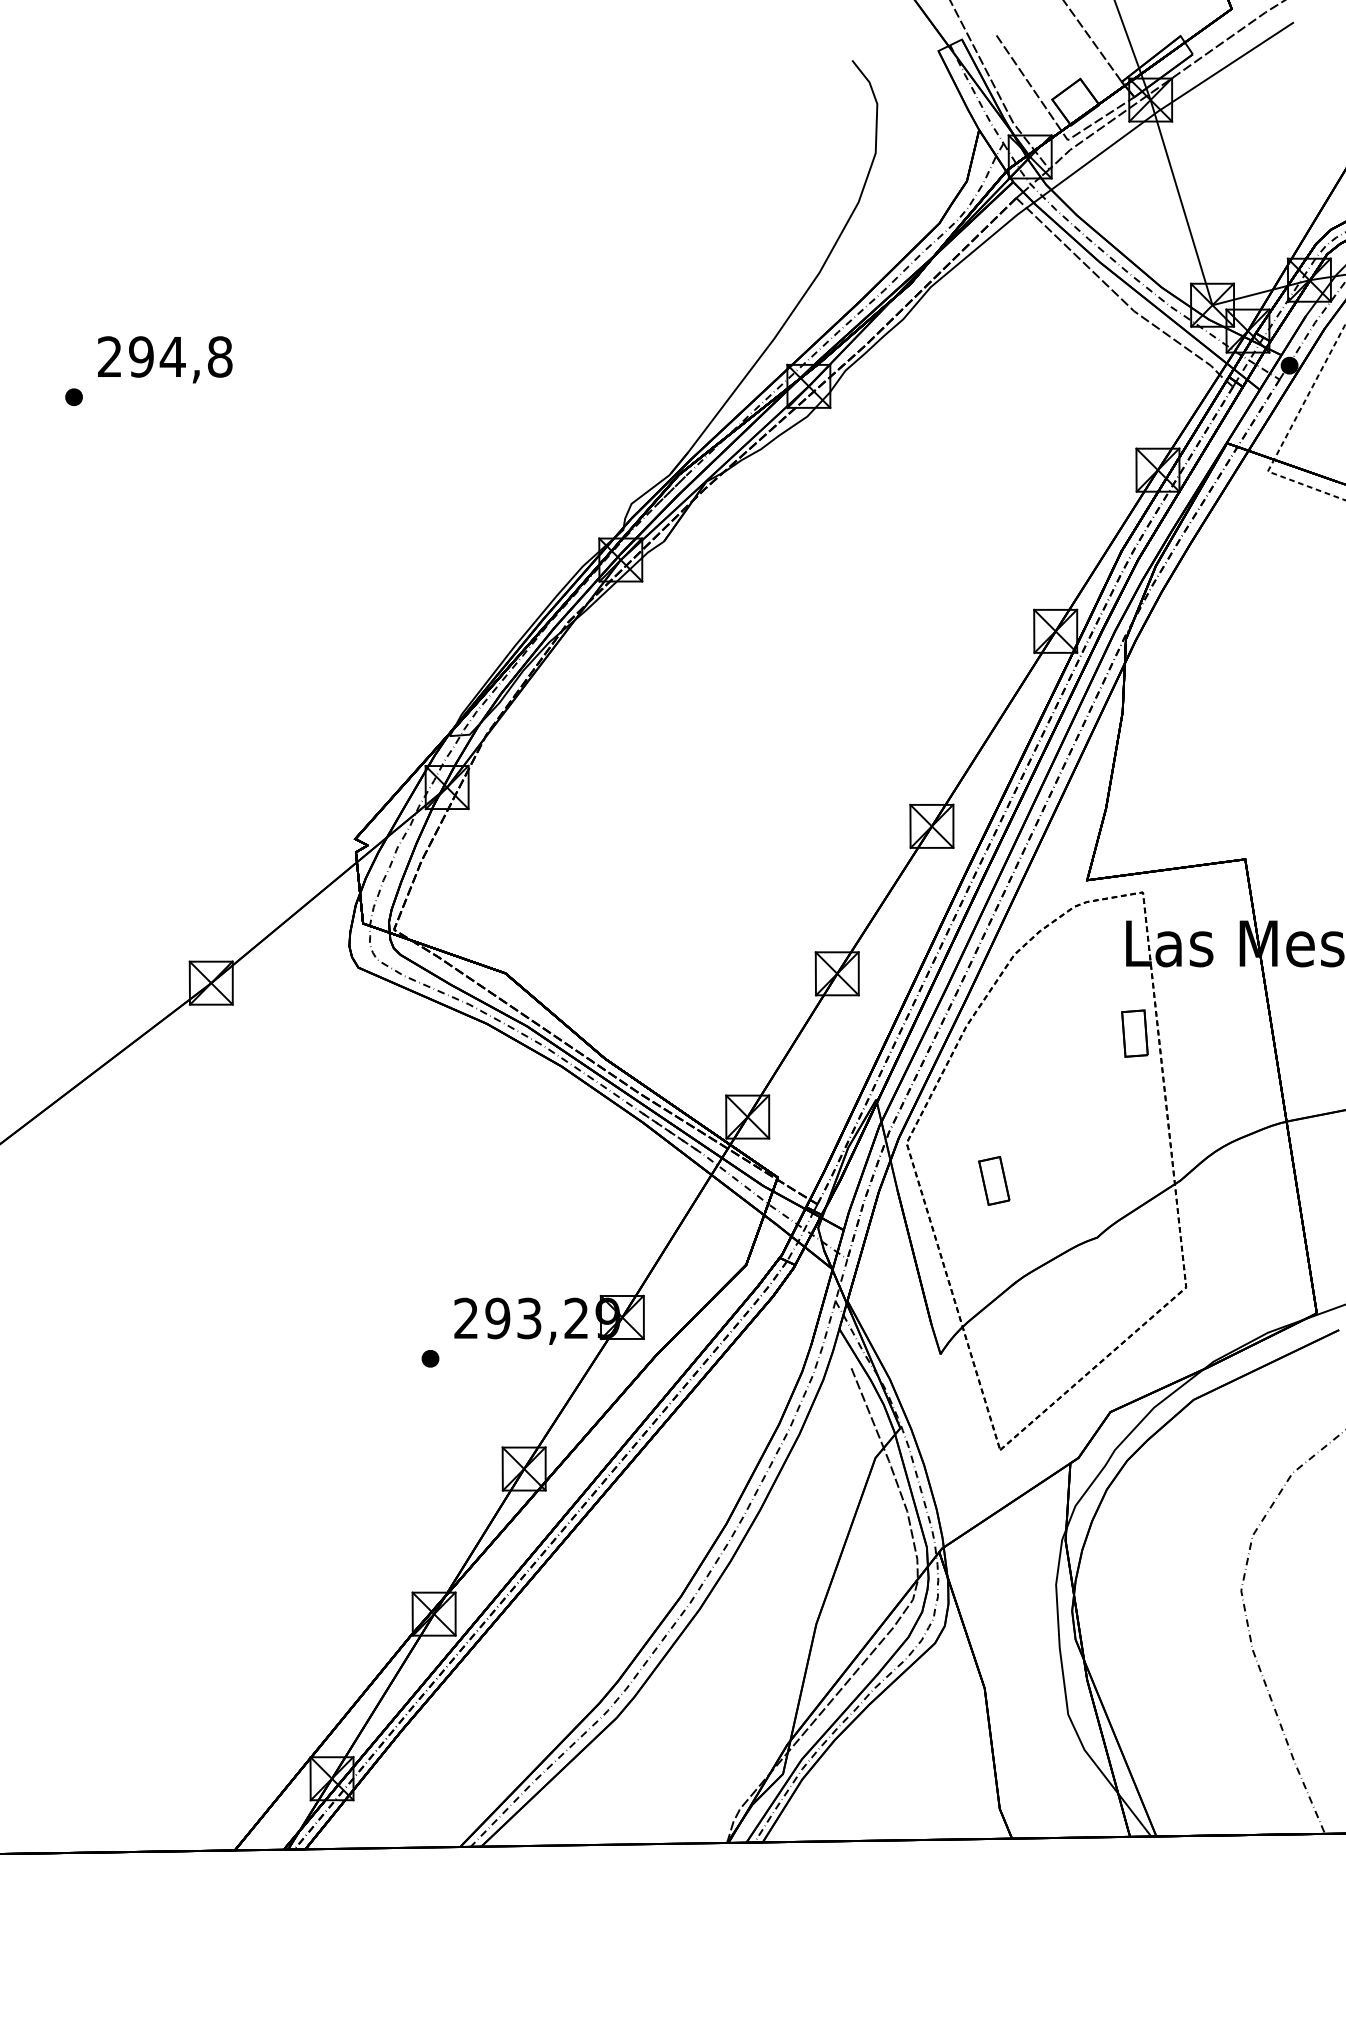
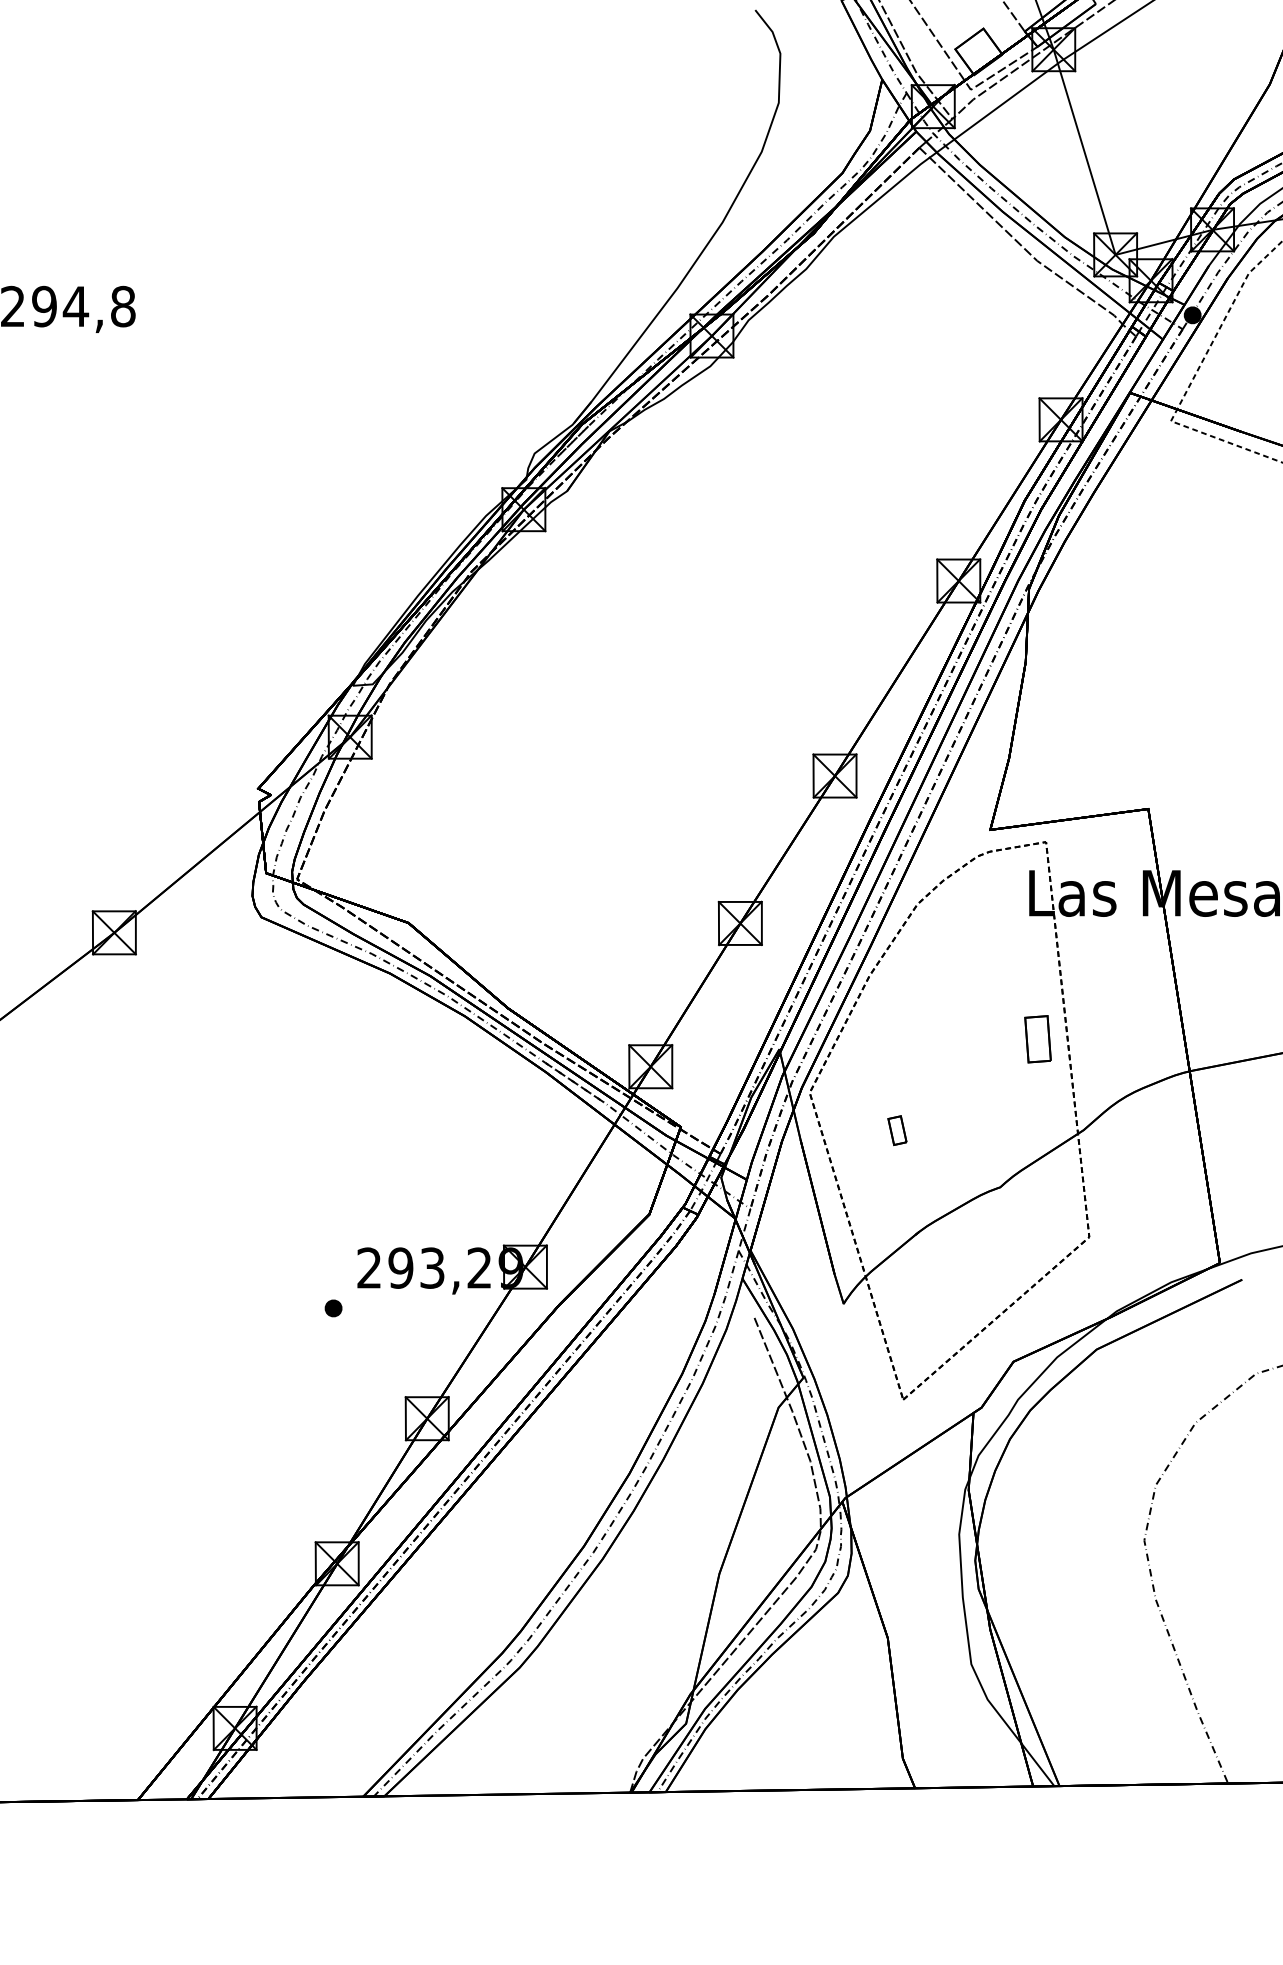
part: (1134, 1033) -> (1037, 1039), moved
part: (994, 1180) -> (897, 1130), size x0.6

